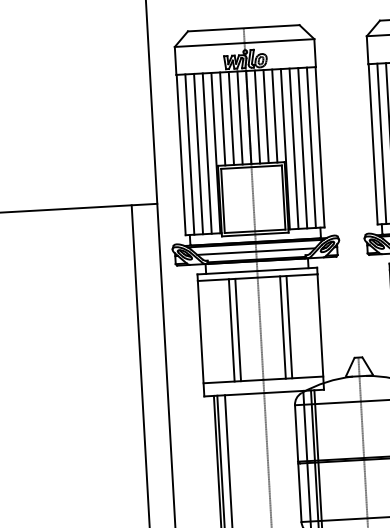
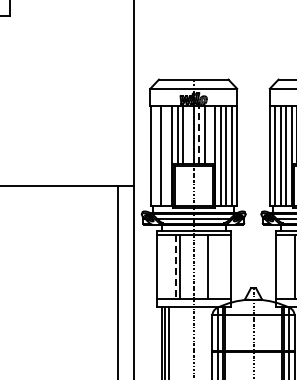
line: (274, 116) -> (209, 135), removed
line: (258, 117) -> (199, 135), solid -> dashed
line: (240, 118) -> (188, 135), removed
line: (206, 154) -> (166, 156), removed
line: (189, 155) -> (155, 156), removed
line: (289, 326) -> (211, 266), removed
line: (231, 330) -> (175, 266), solid -> dashed

